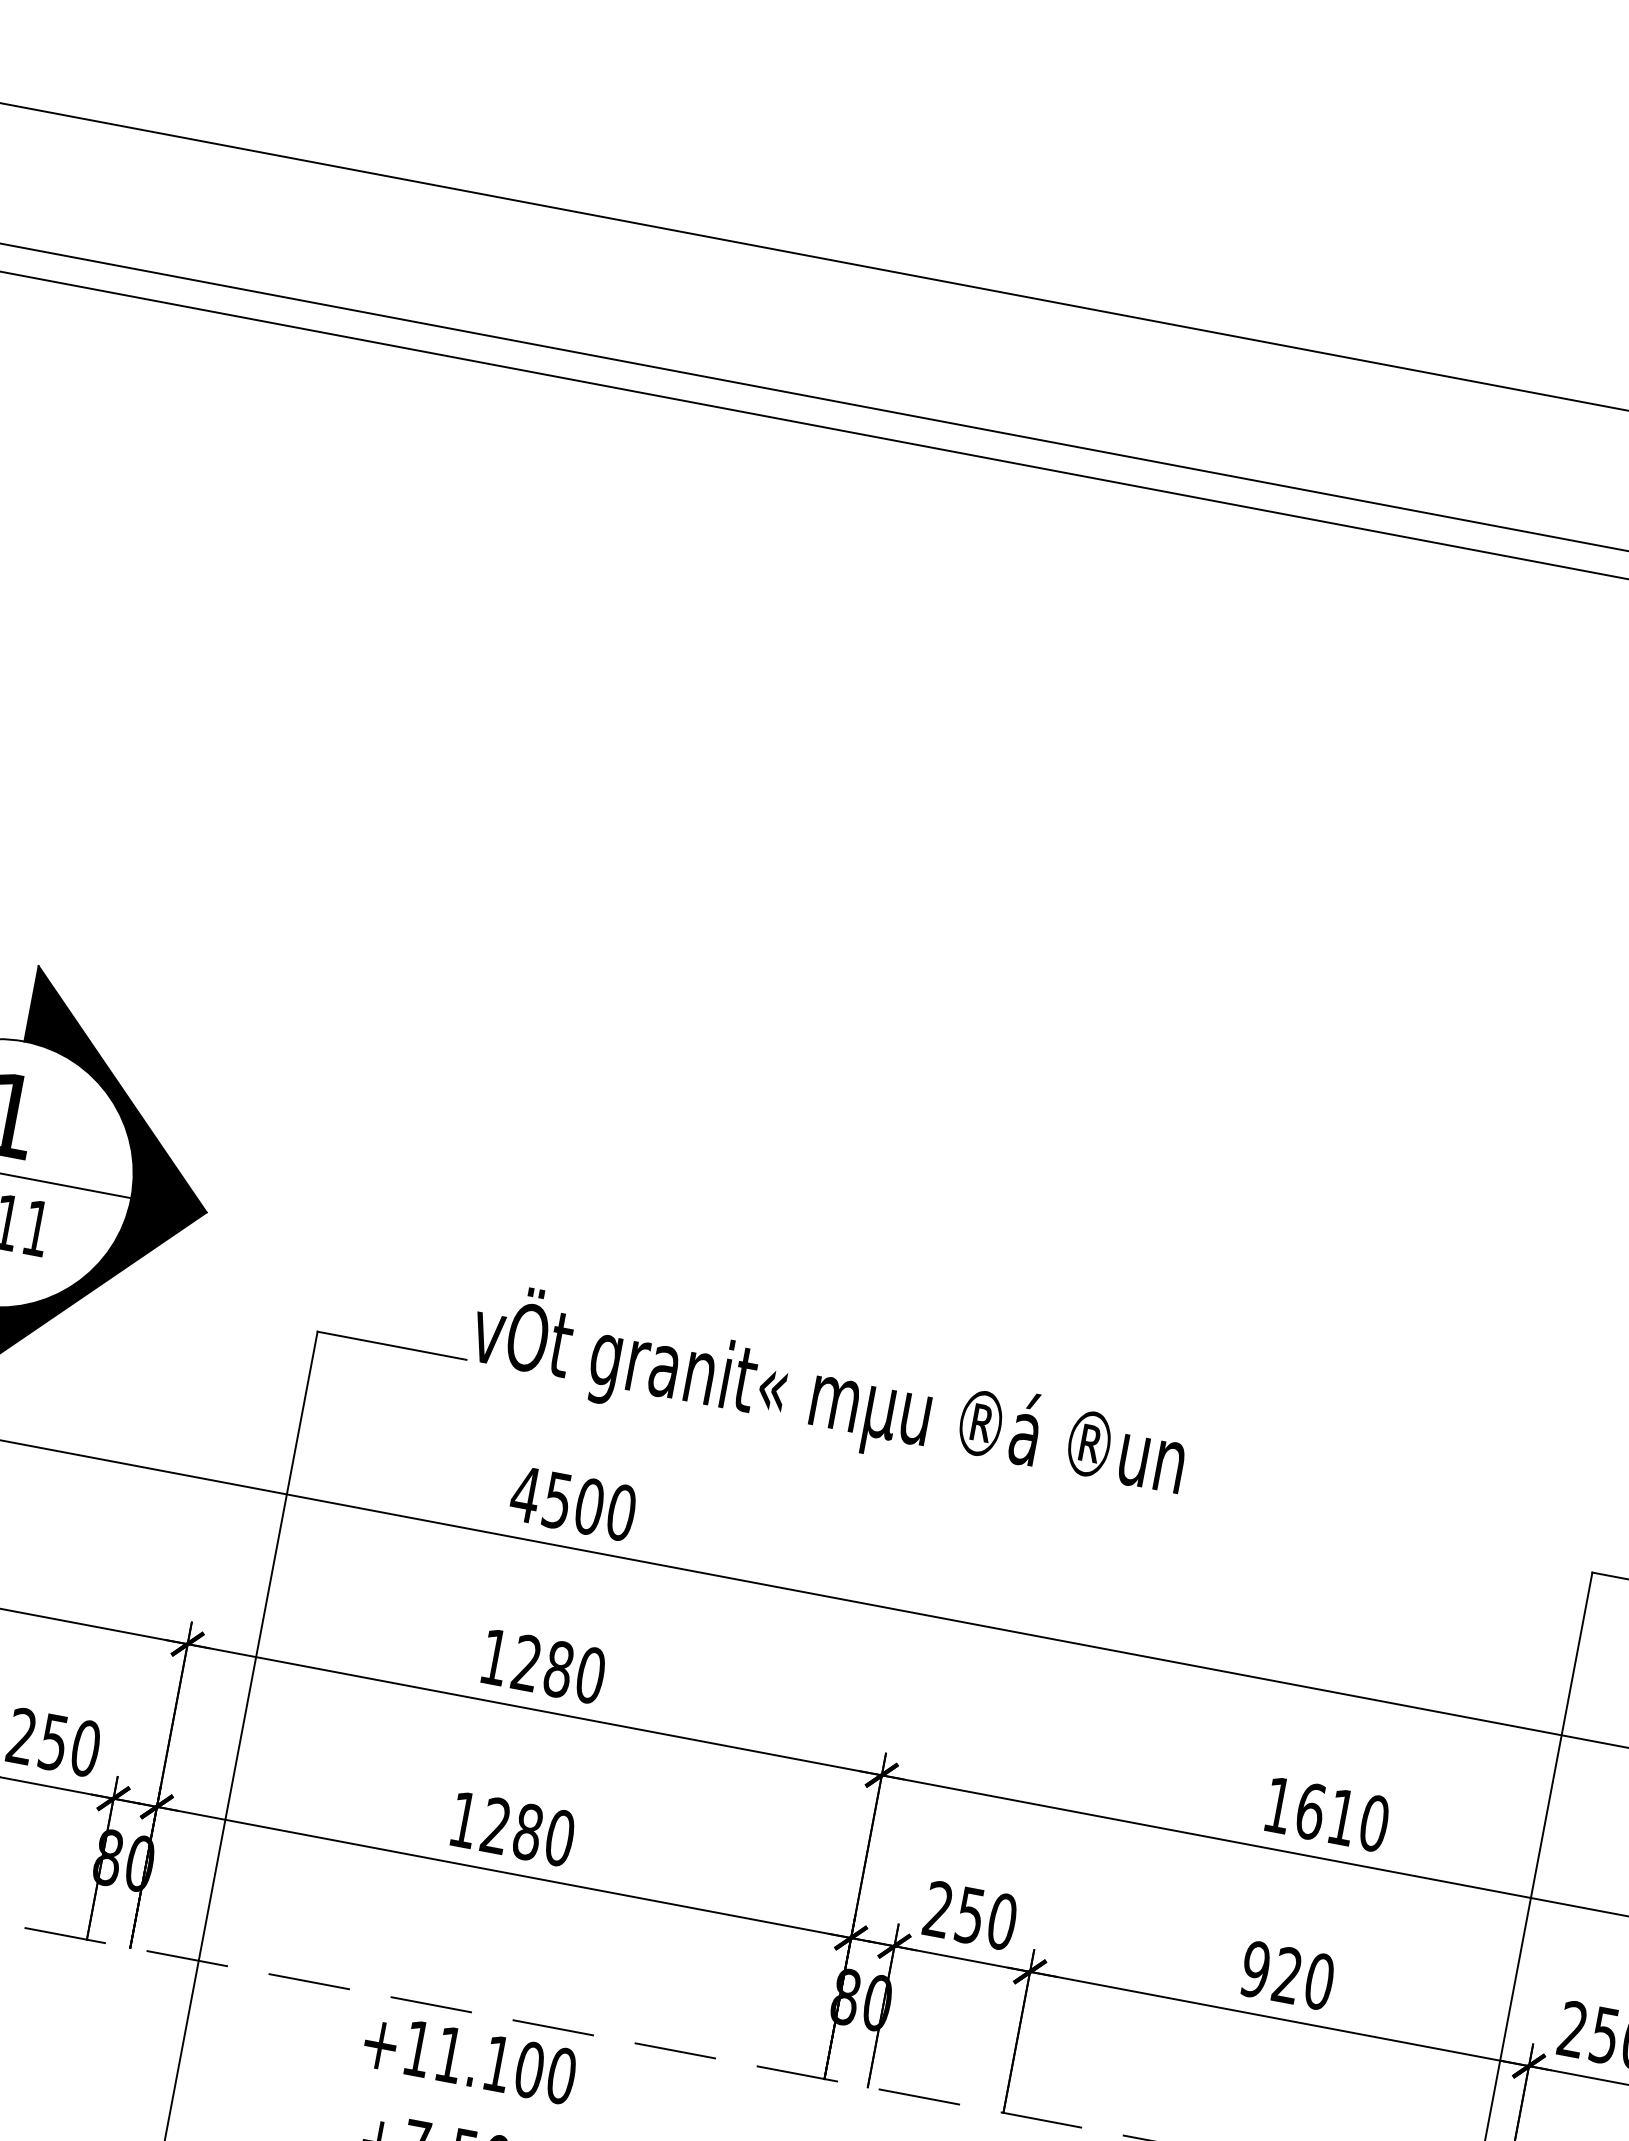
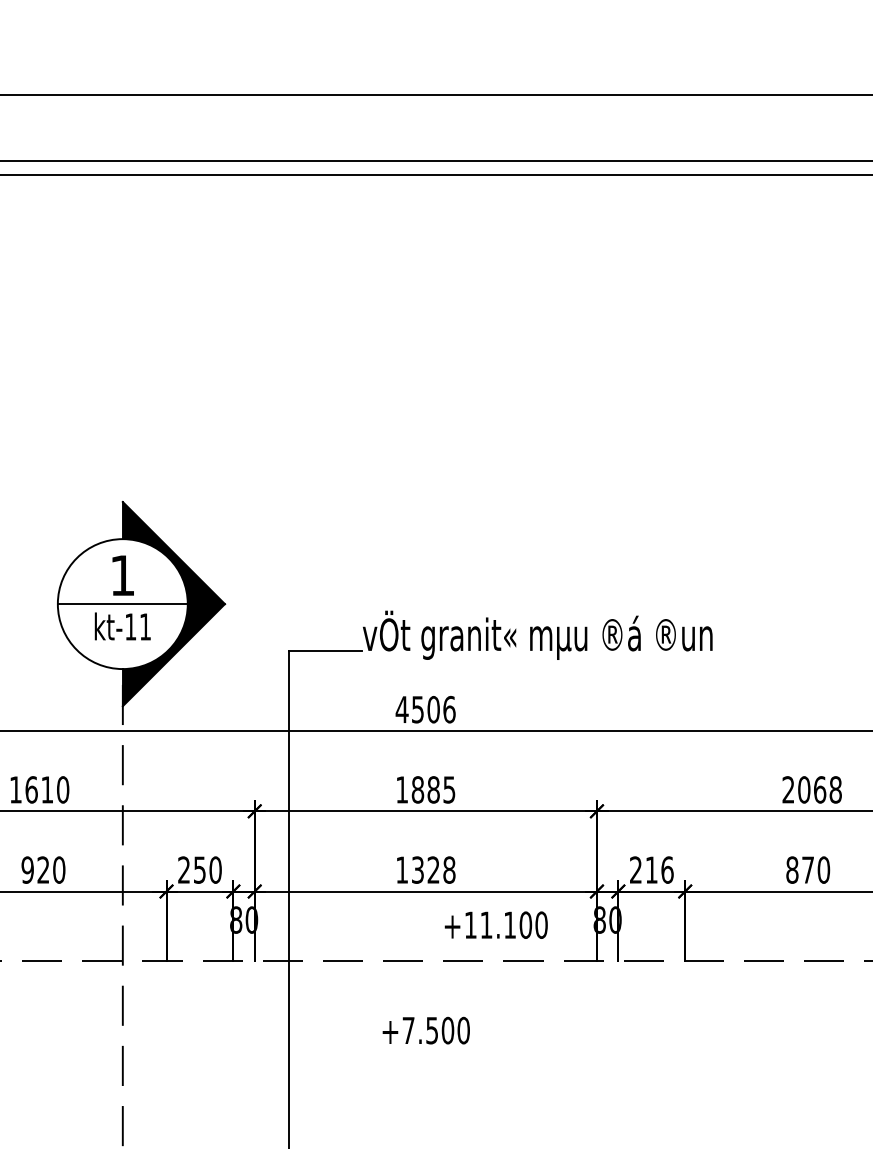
text: (621, 1512) -> (449, 709), 4500 -> 4506
text: (558, 1668) -> (433, 789), 1280 -> 1885
text: (1325, 1813) -> (811, 789), 1610 -> 2068
text: (527, 1830) -> (433, 869), 1280 -> 1328
text: (986, 1917) -> (659, 869), 250 -> 216
text: (1270, 1971) -> (799, 869), 920 -> 870
text: (468, 2056) -> (495, 924), moved

